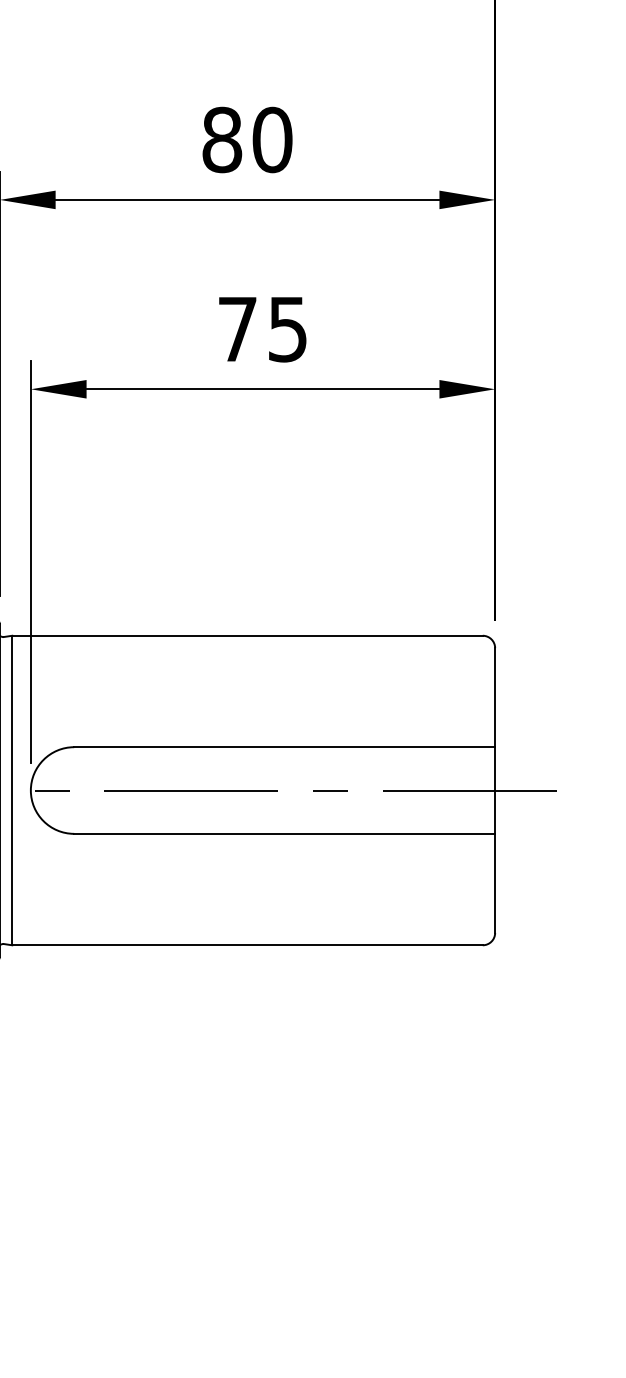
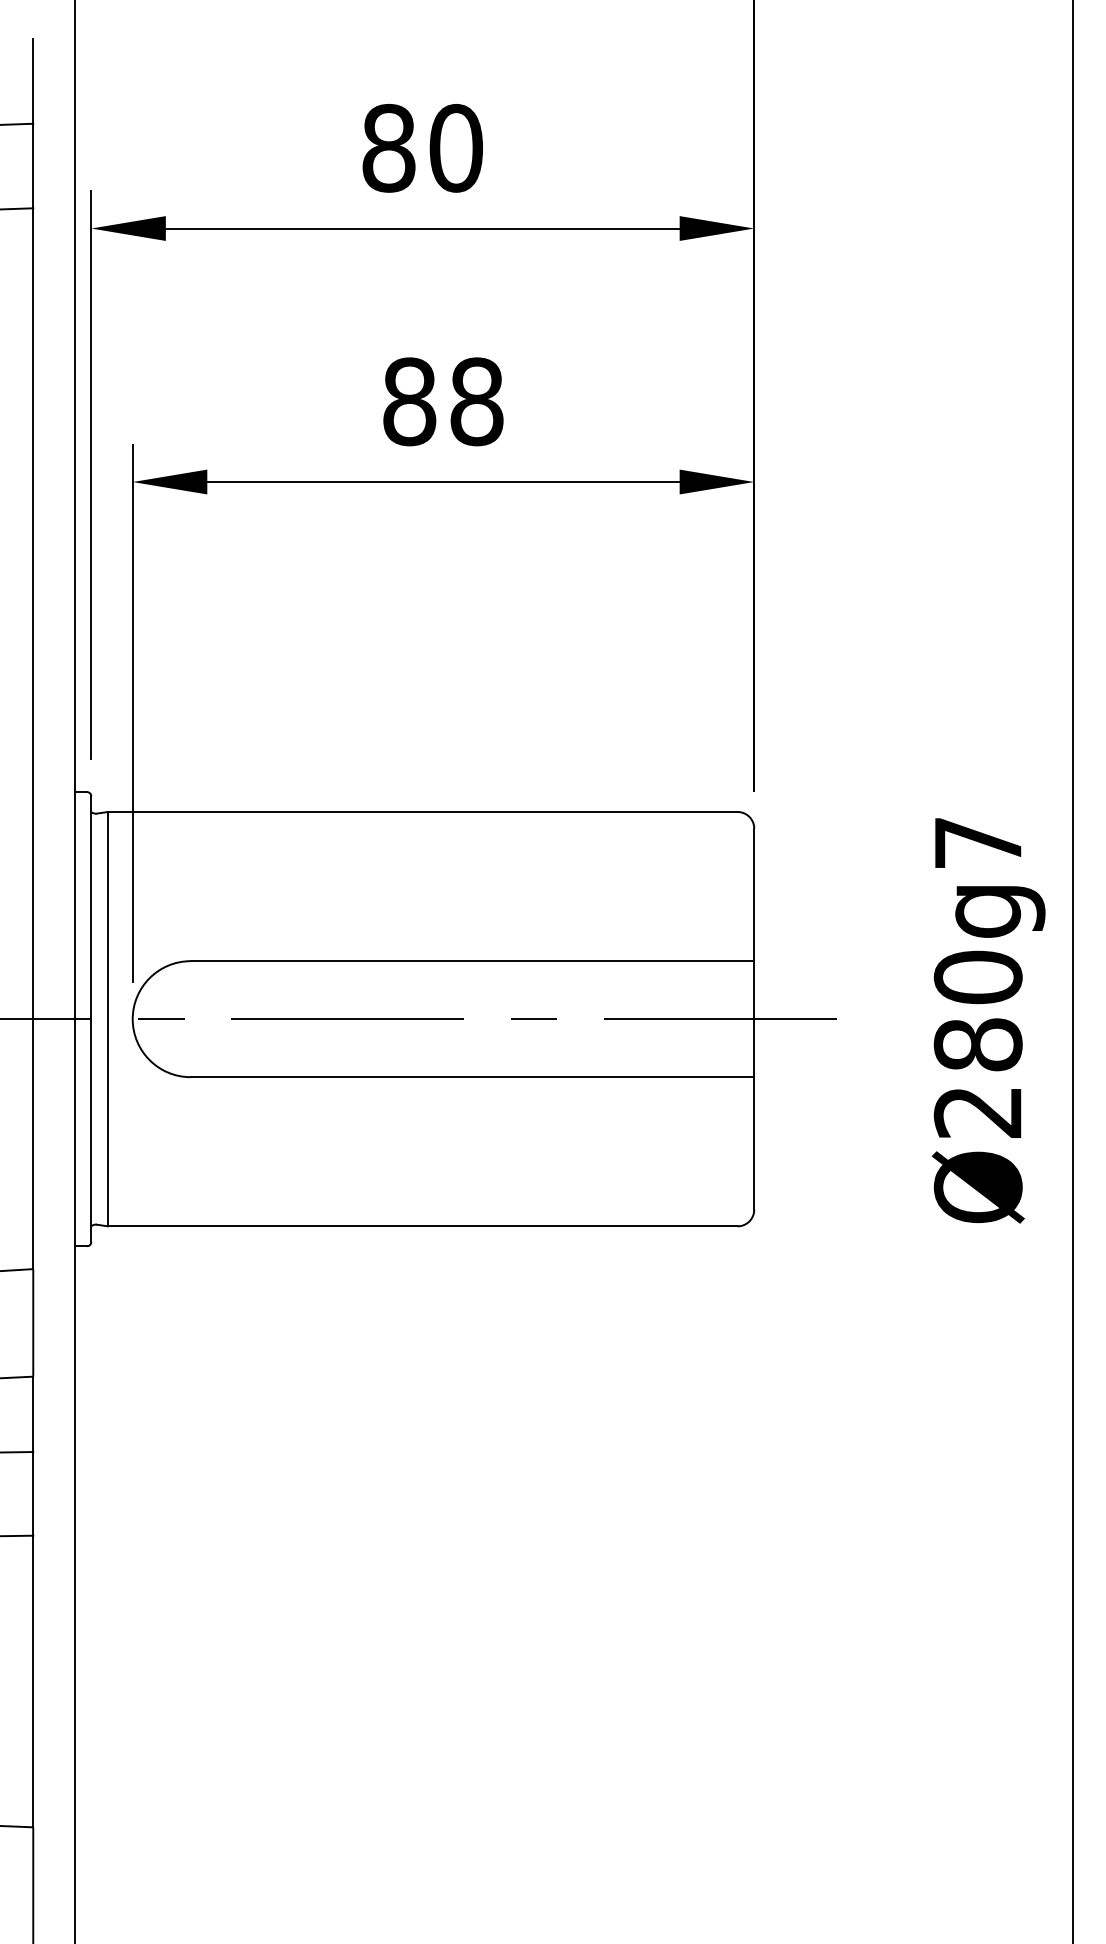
text: (263, 329) -> (443, 401), 75 -> 88

